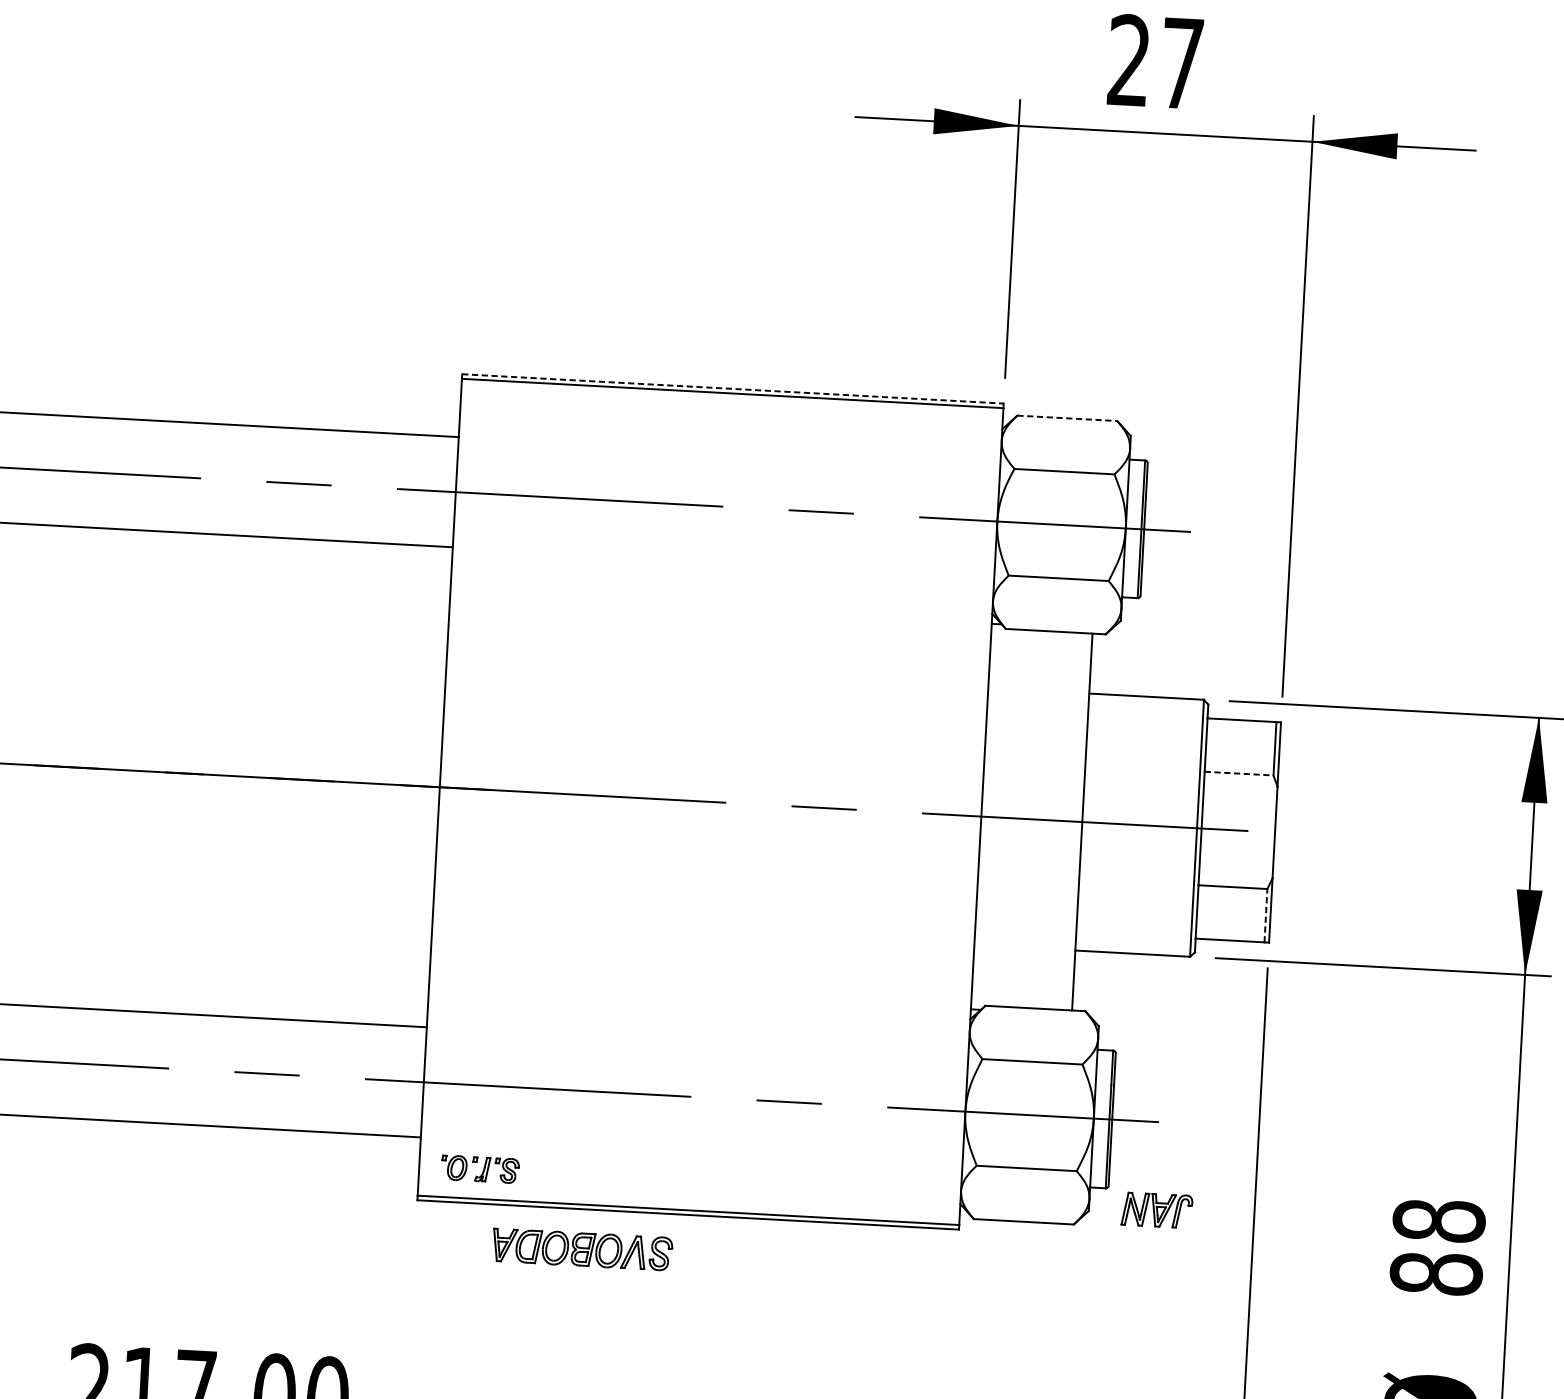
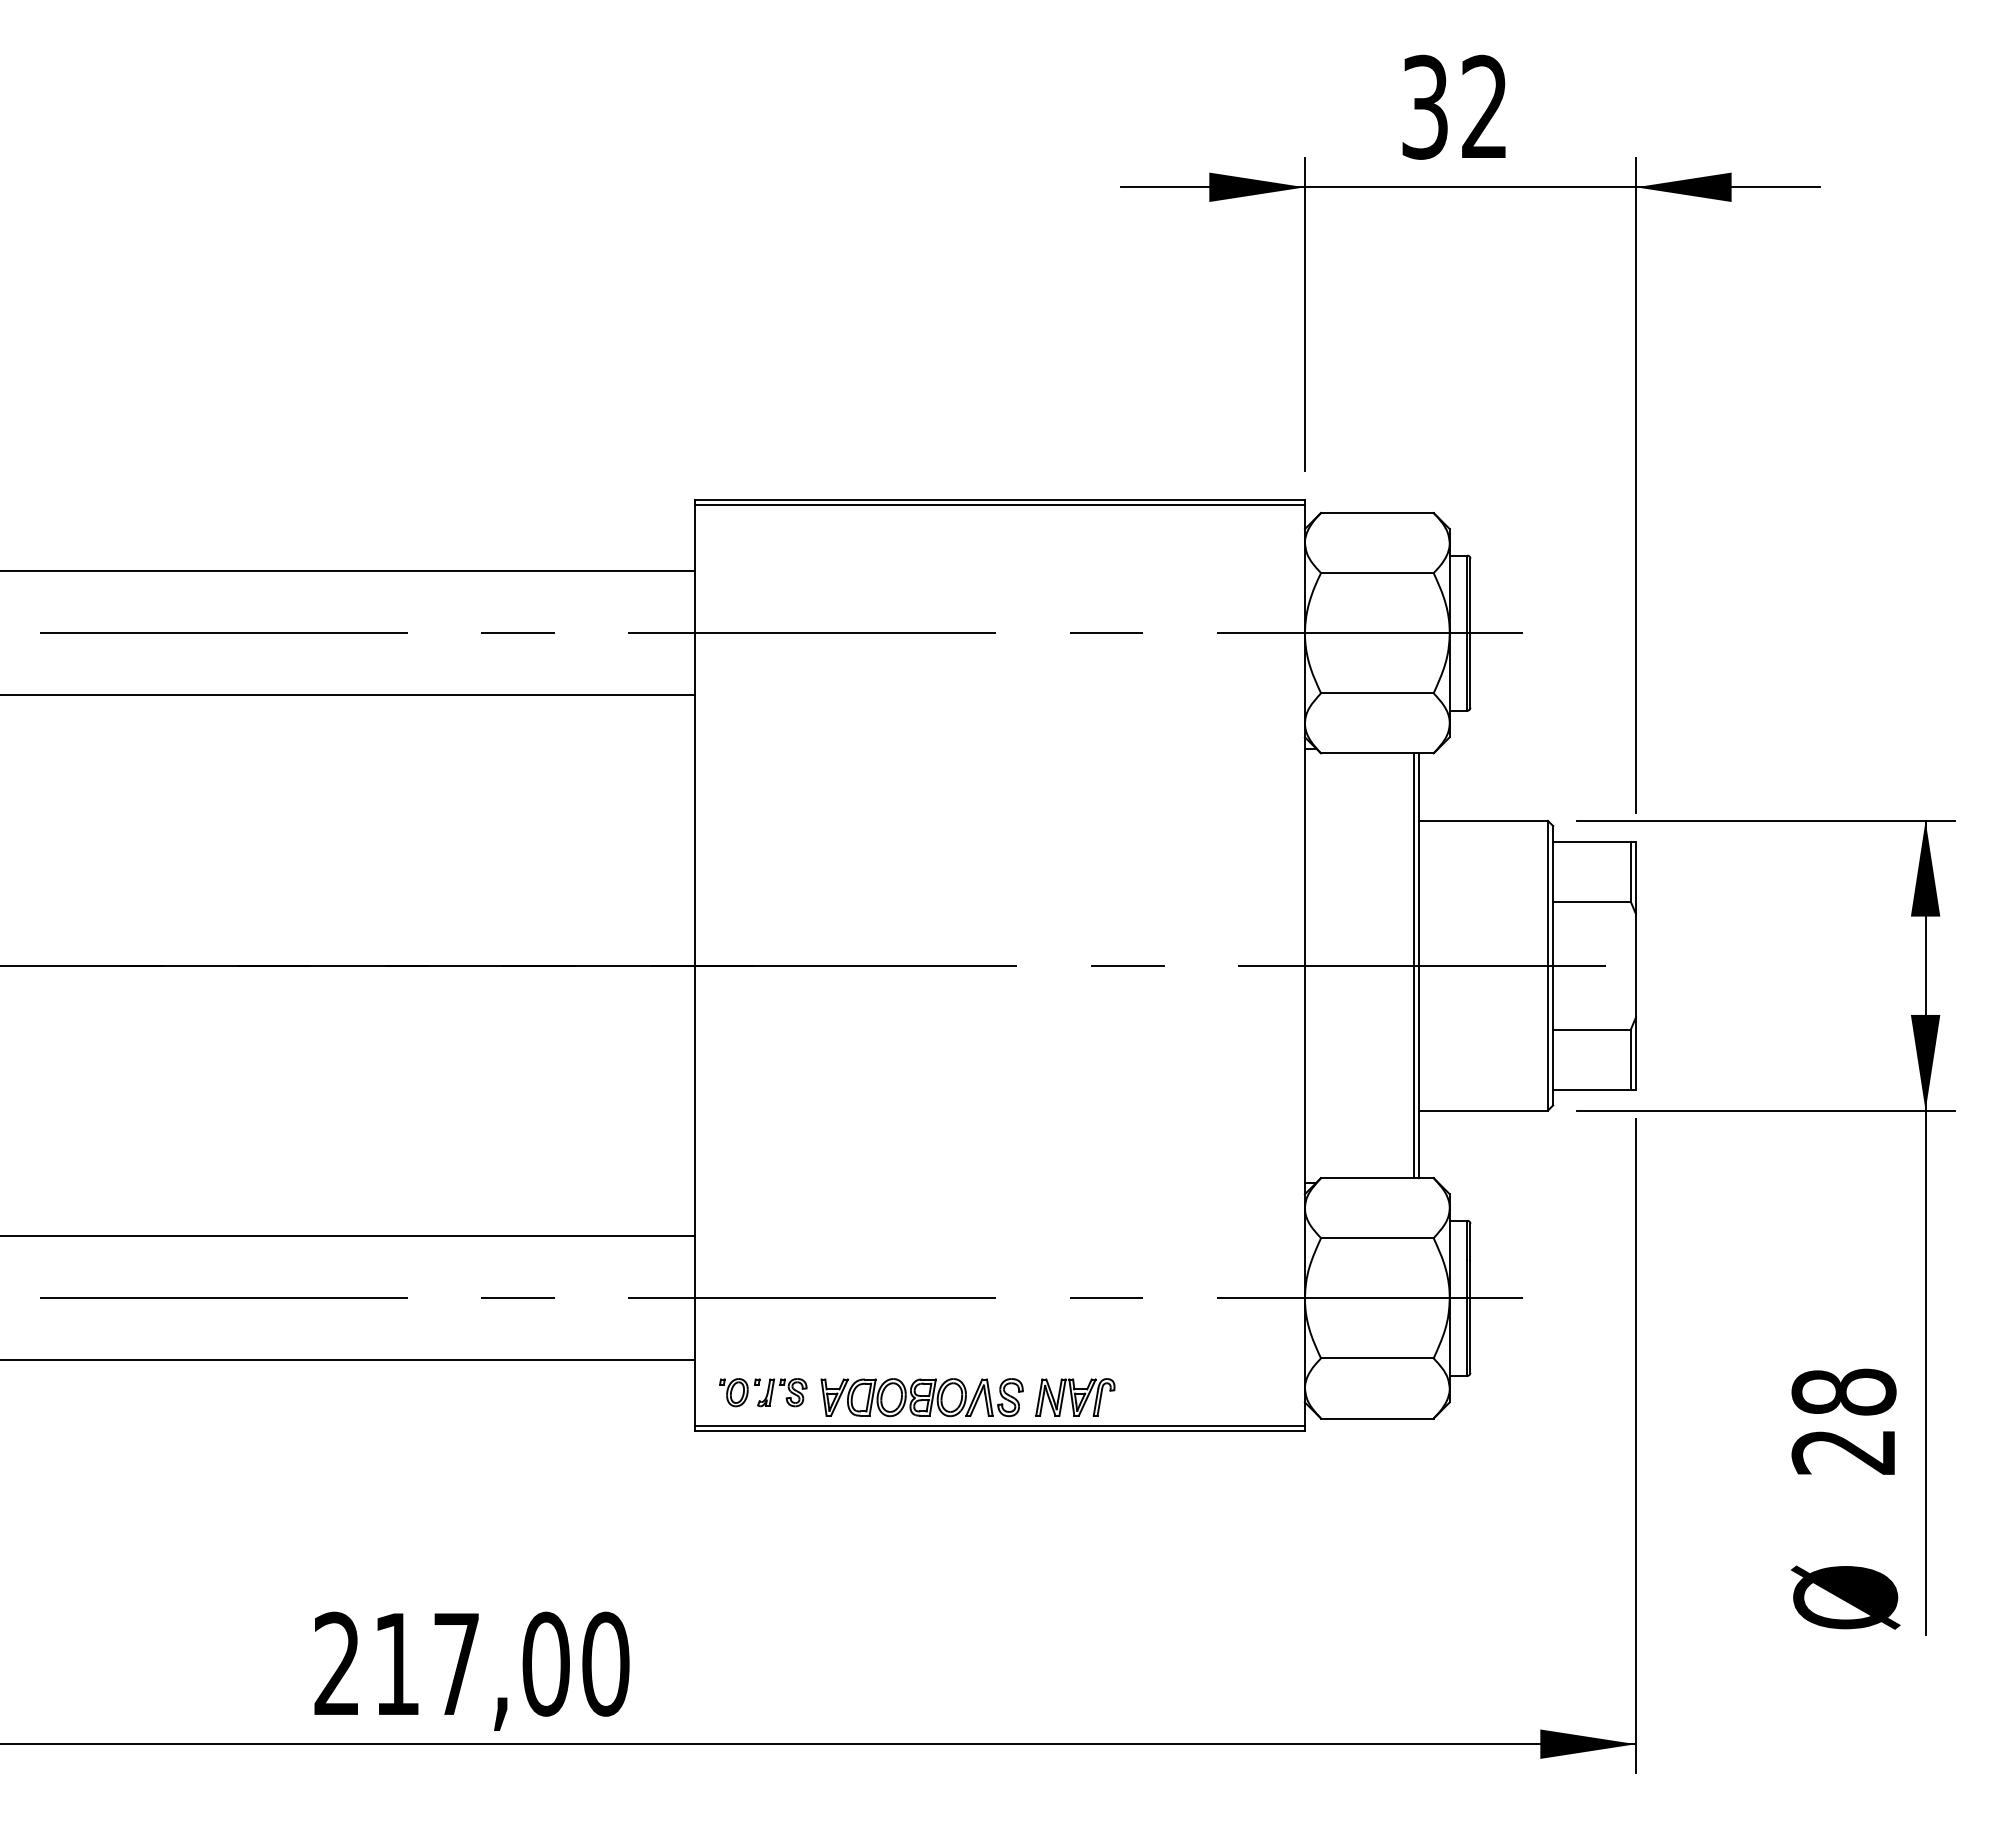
text: (1155, 61) -> (1454, 106), 27 -> 32
line: (733, 389) -> (1000, 500), dashed -> solid
line: (1067, 418) -> (1377, 513), dashed -> solid
line: (1238, 773) -> (1591, 901), dashed -> solid
line: (1077, 821) -> (1413, 965), added
line: (1265, 915) -> (1630, 1059), dashed -> solid
part: (1157, 1210) -> (1075, 1397), moved
part: (581, 1249) -> (921, 1397), moved
text: (1435, 1273) -> (1843, 1451), 88 -> 28

